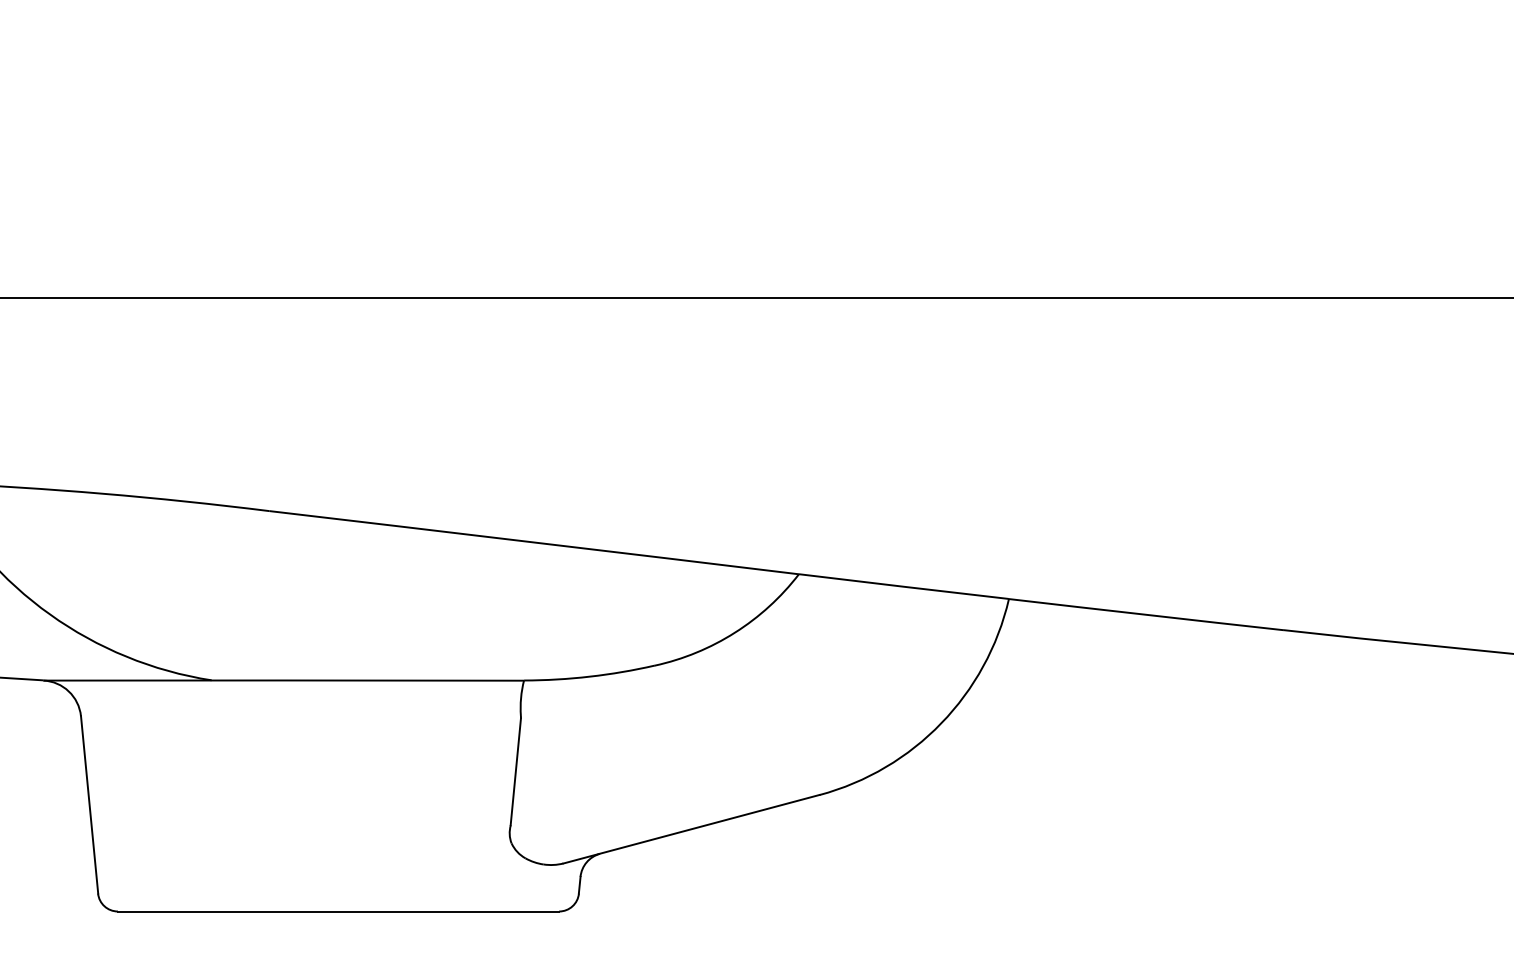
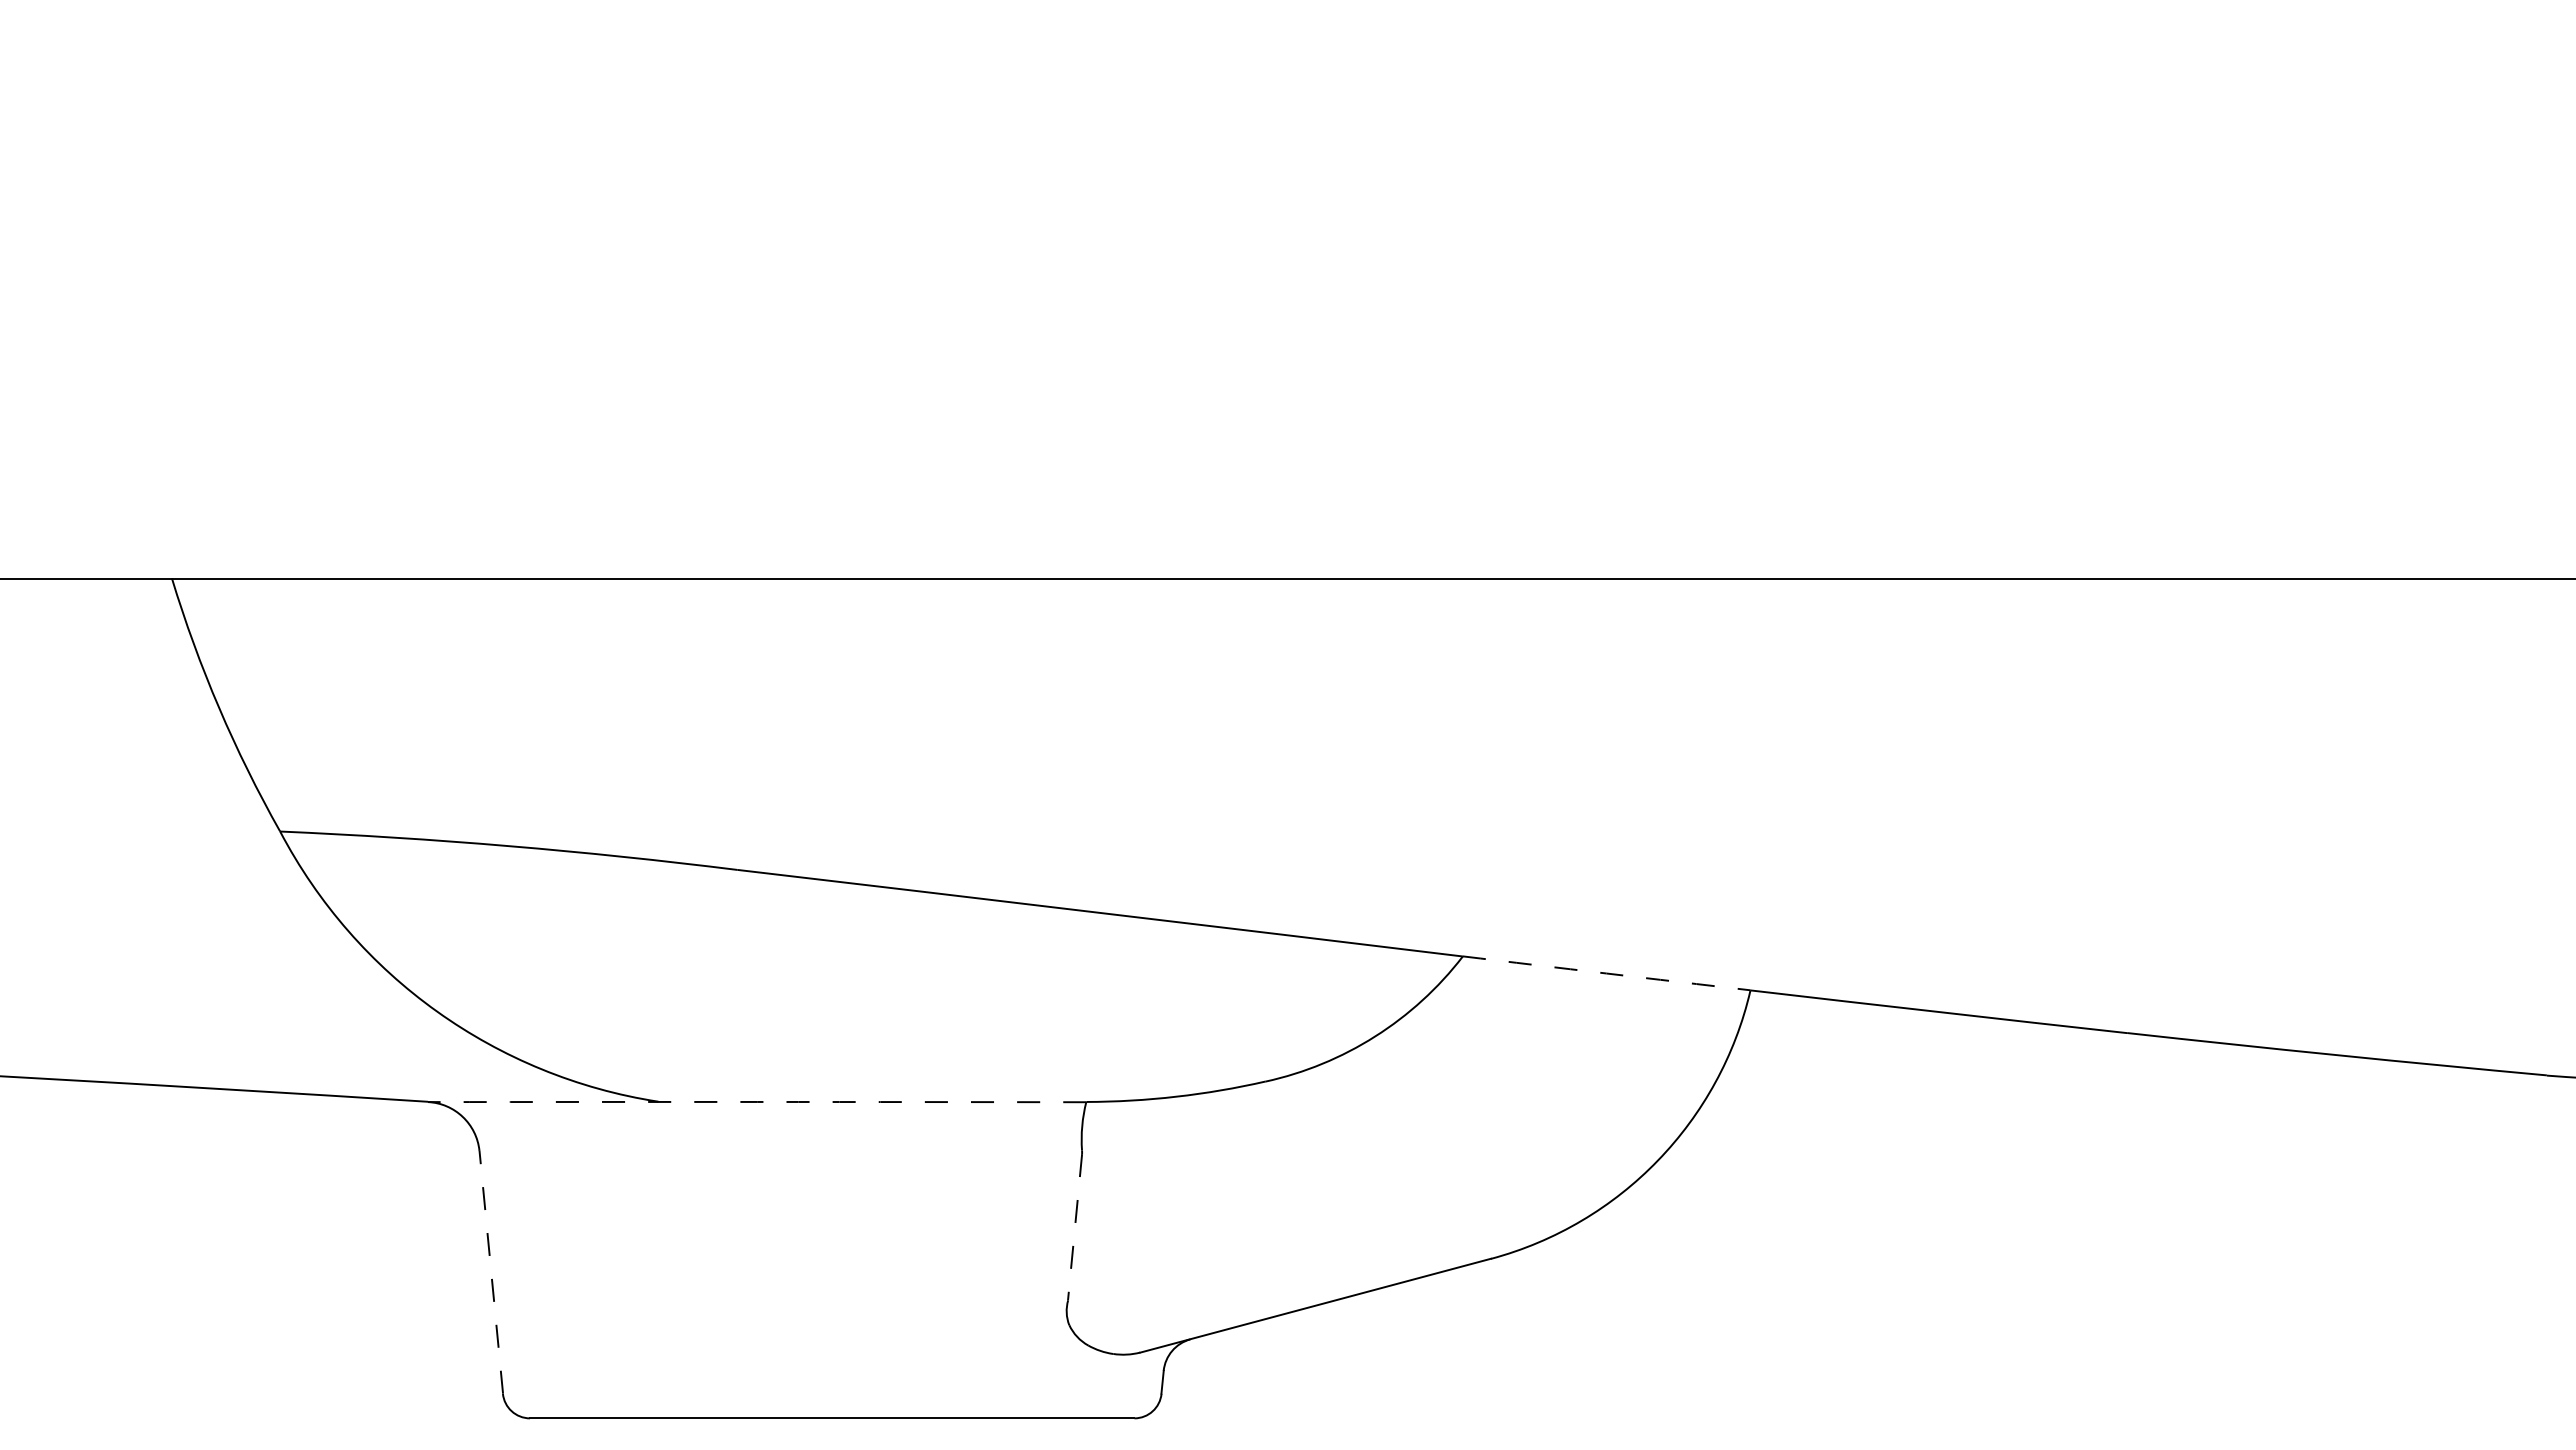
arc: (903, 586) -> (1606, 973), solid -> dashed
arc: (283, 680) -> (757, 1101), solid -> dashed
line: (516, 772) -> (1075, 1227), solid -> dashed
line: (89, 805) -> (491, 1272), solid -> dashed

